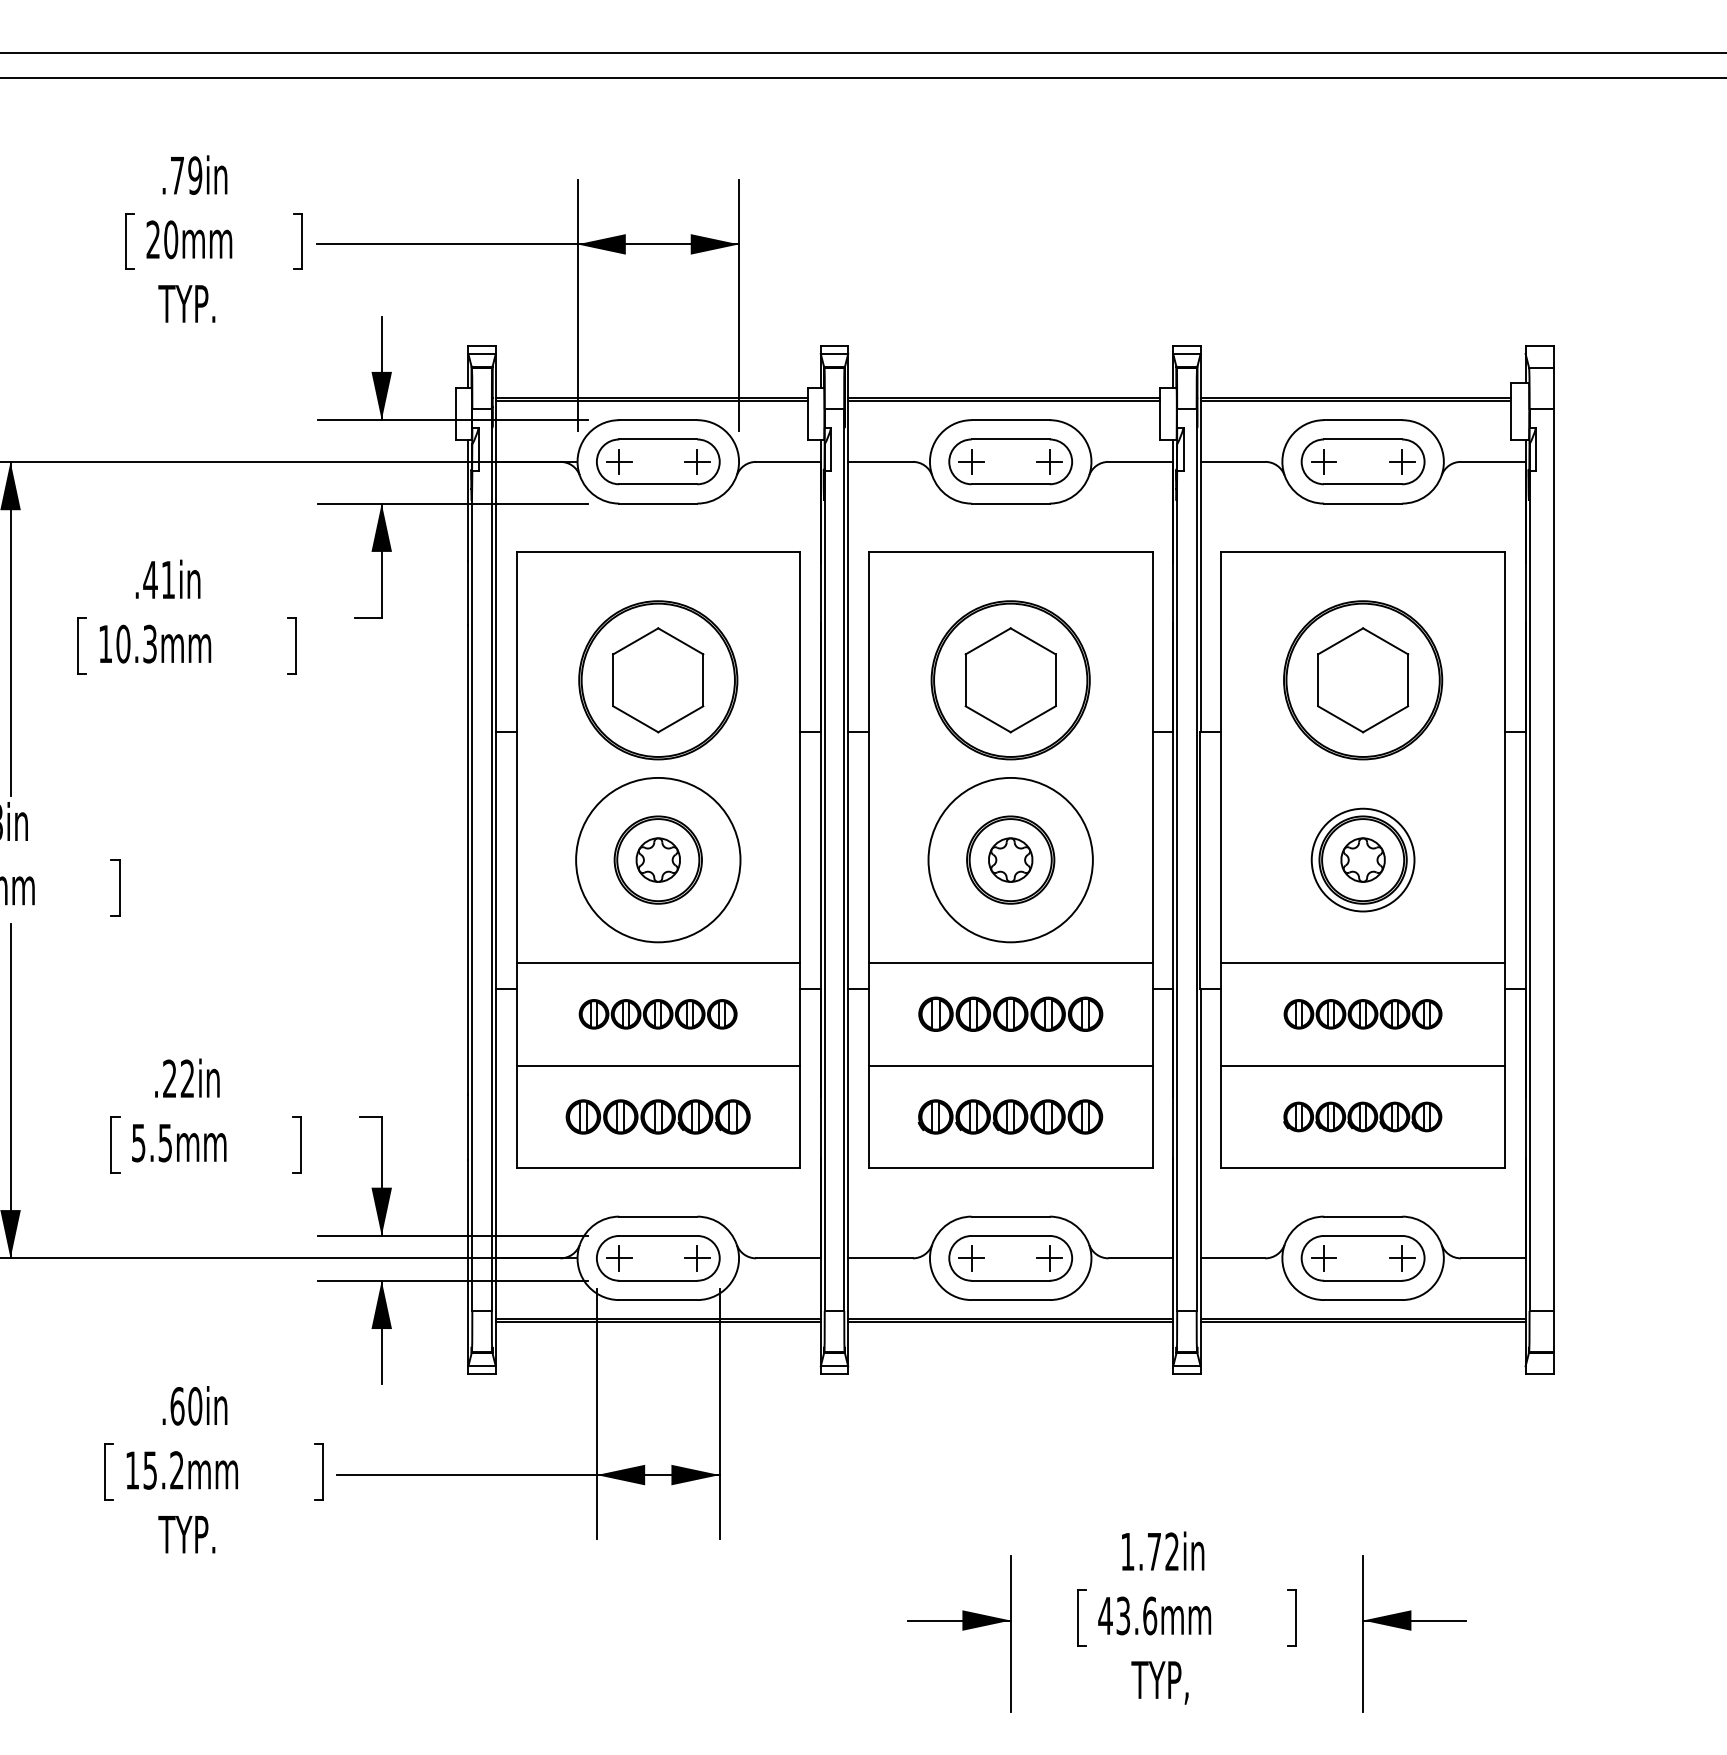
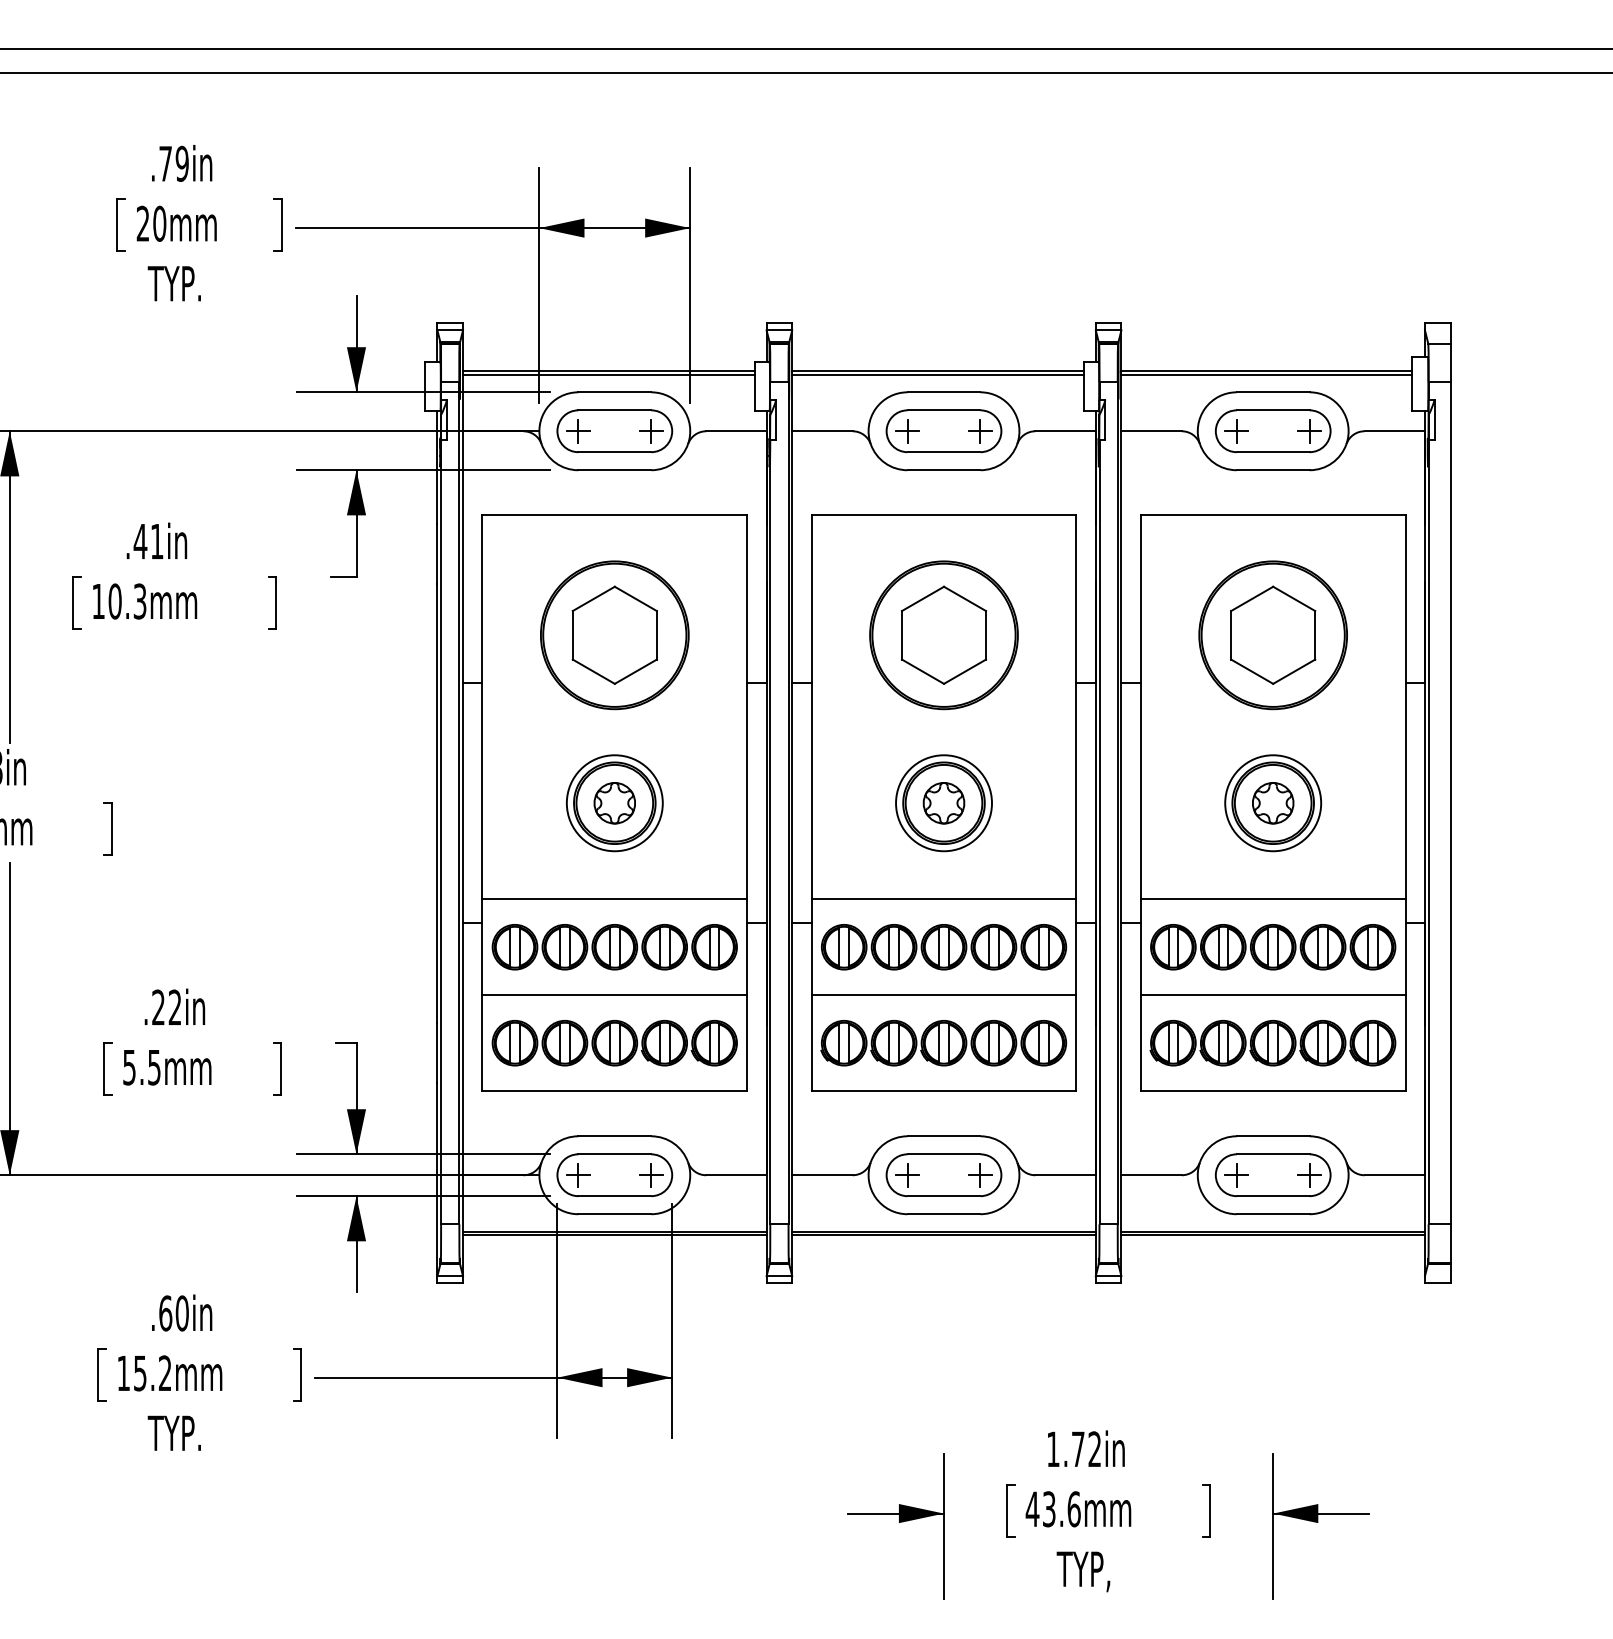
circle: (657, 859) -> (614, 802), size x0.62
circle: (1010, 859) -> (943, 802), size x0.62
part: (657, 1014) -> (614, 947), size x1.67
part: (1010, 1014) -> (943, 947), size x1.43
part: (1362, 1014) -> (1272, 947), size x1.67
part: (657, 1116) -> (614, 1042), size x1.43
part: (1010, 1116) -> (943, 1042), size x1.43
part: (1362, 1116) -> (1272, 1042), size x1.67

